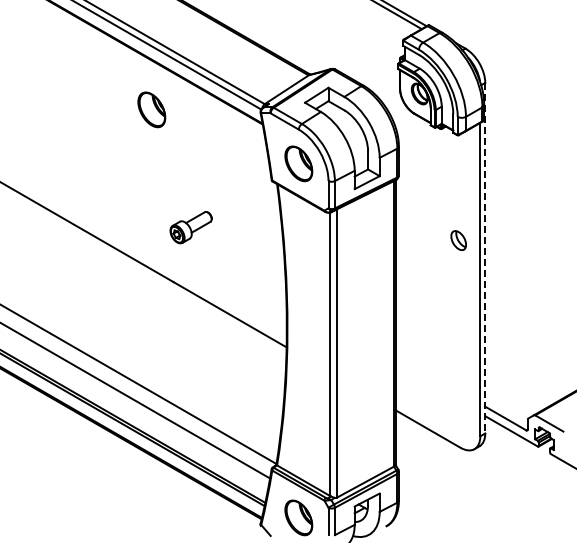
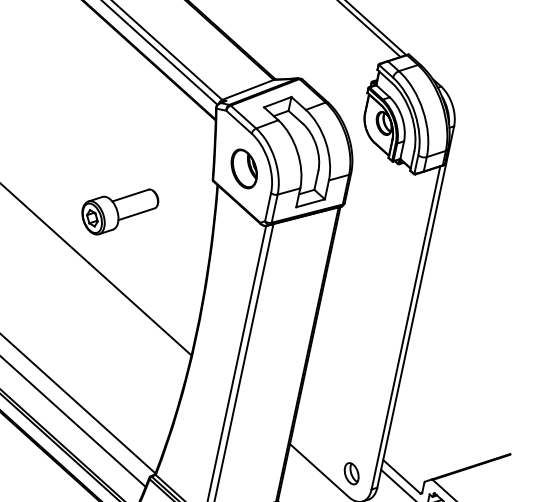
part: (151, 109) -> (104, 80), removed
part: (190, 227) -> (118, 210), size x1.67
part: (458, 240) -> (351, 473), moved
line: (485, 258) -> (415, 307), dashed -> solid

